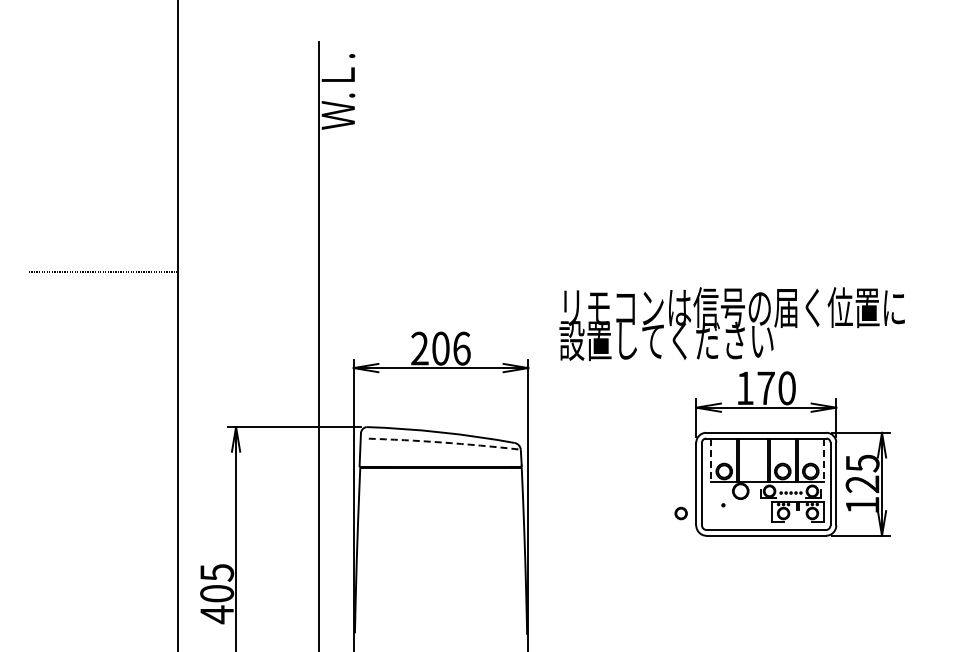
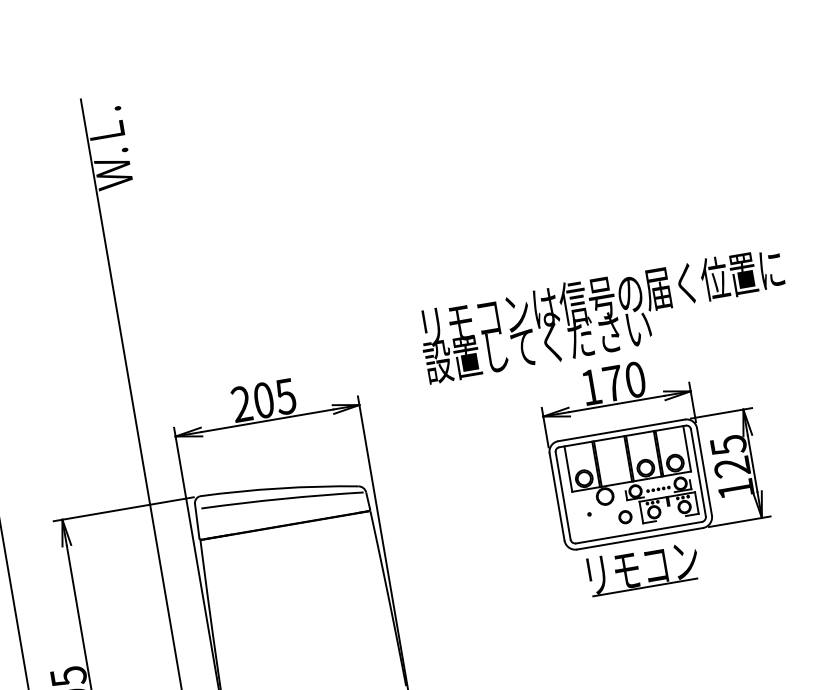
text: (731, 323) -> (603, 315), moved
text: (461, 348) -> (285, 396), 206 -> 205
arc: (442, 442) -> (282, 498), dashed -> solid
line: (711, 460) -> (568, 469), dashed -> solid
line: (823, 460) -> (686, 449), dashed -> solid
part: (680, 513) -> (624, 517), moved
part: (764, 563) -> (643, 568), added

